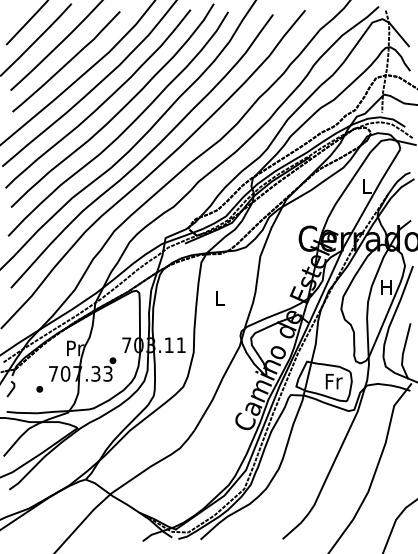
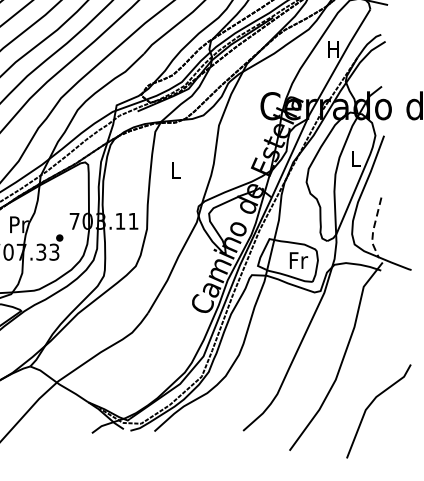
text: (366, 186) -> (333, 49), L -> H
text: (386, 287) -> (355, 158), H -> L
line: (403, 353) -> (373, 230), solid -> dashed

